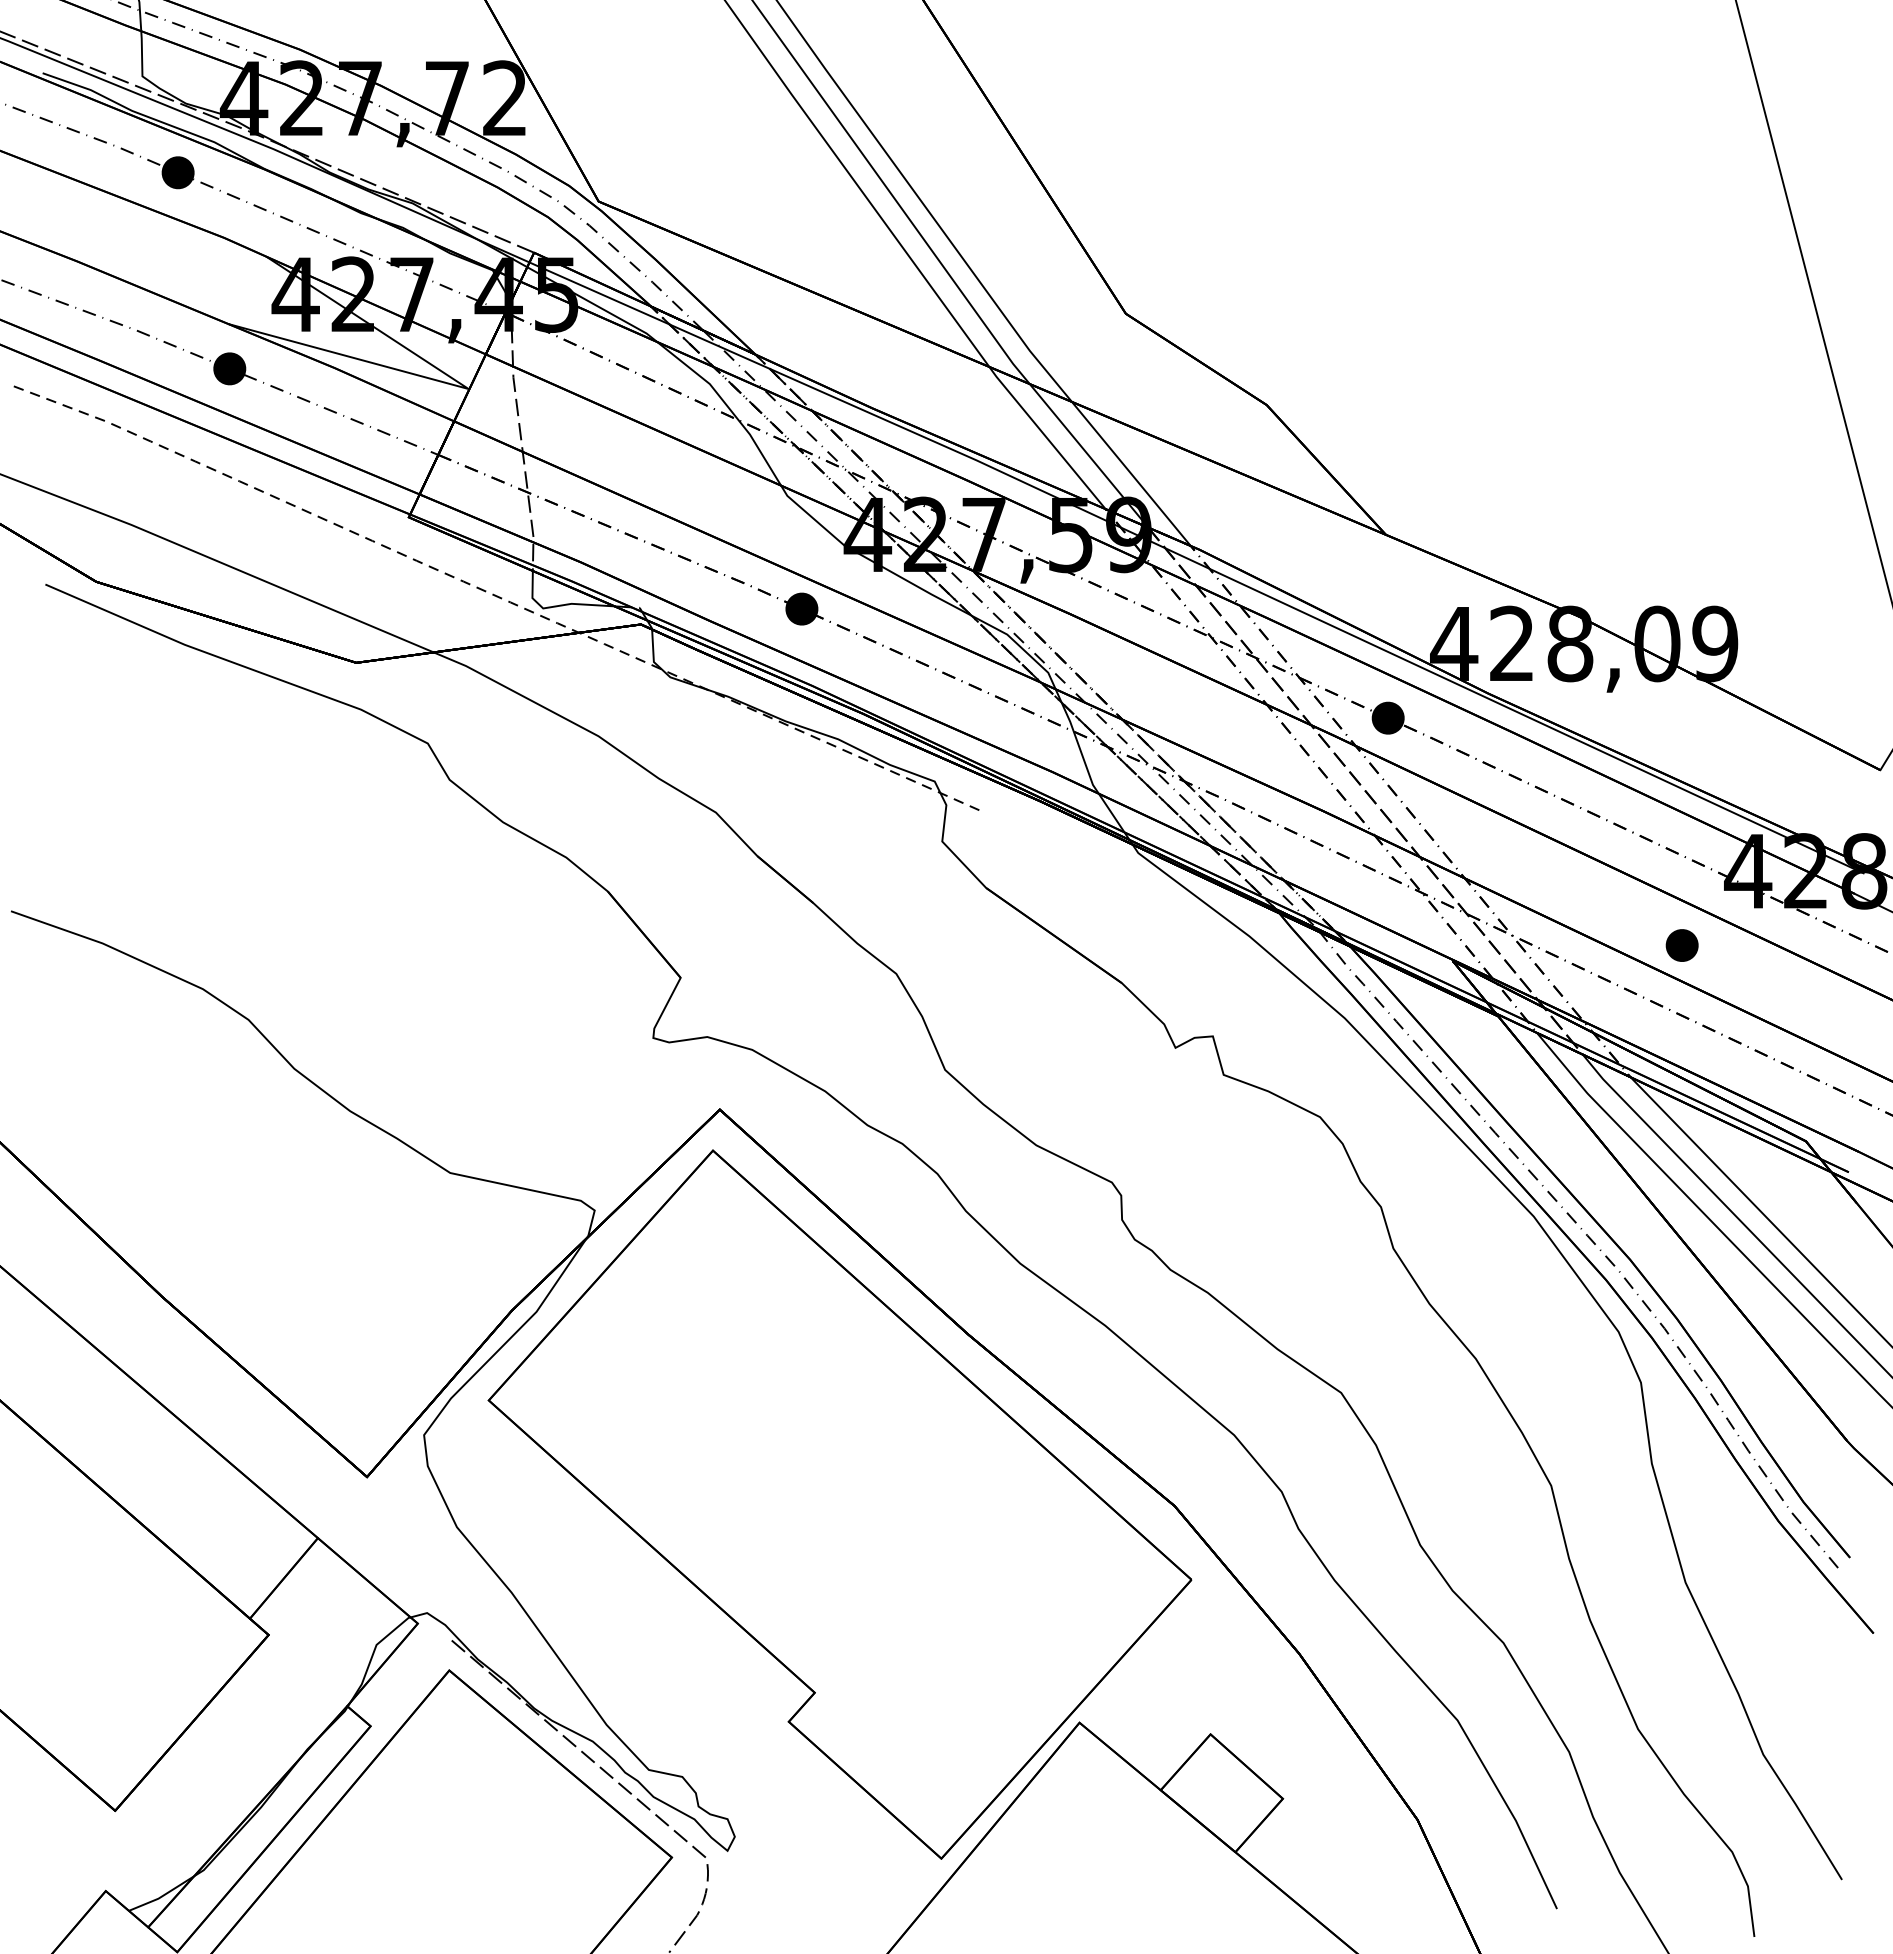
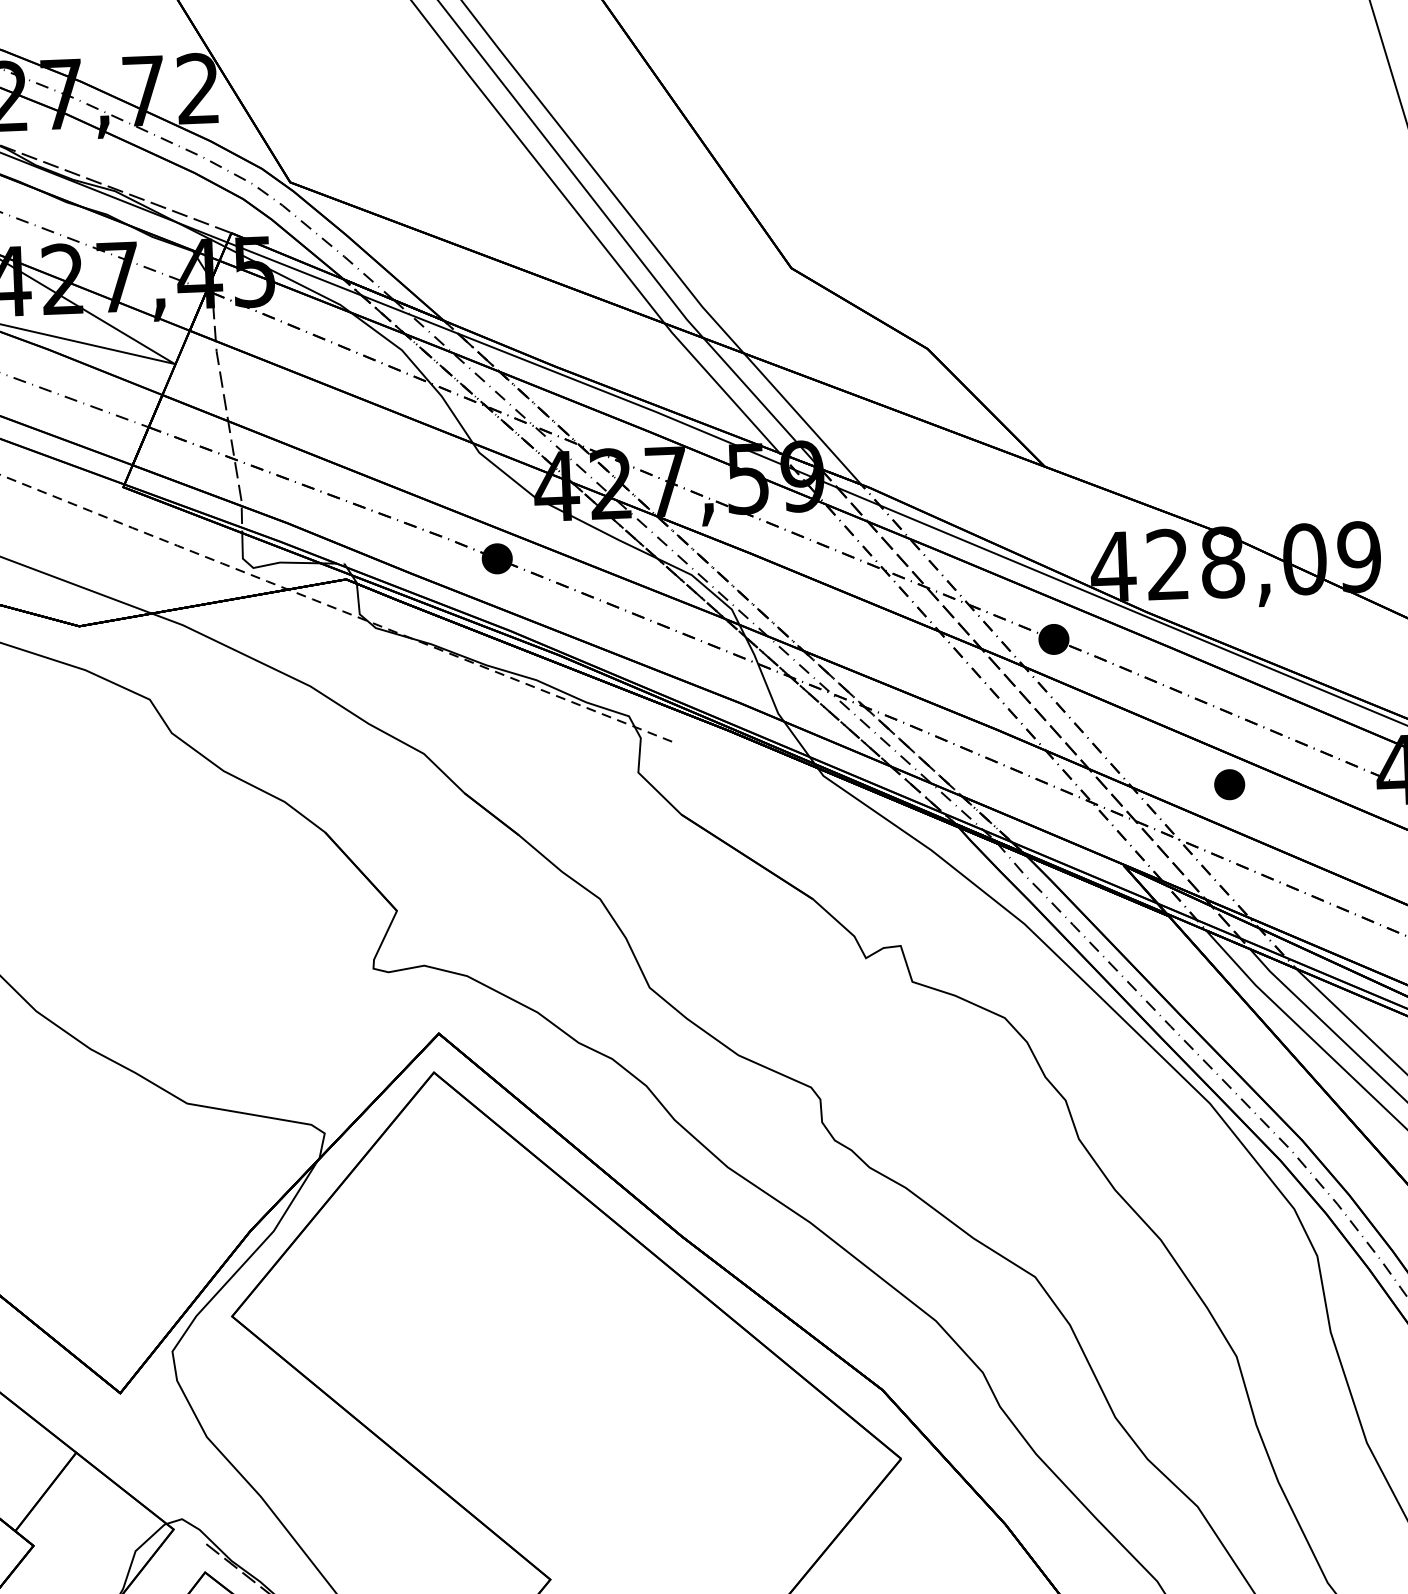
part: (1681, 945) -> (1229, 784), moved

